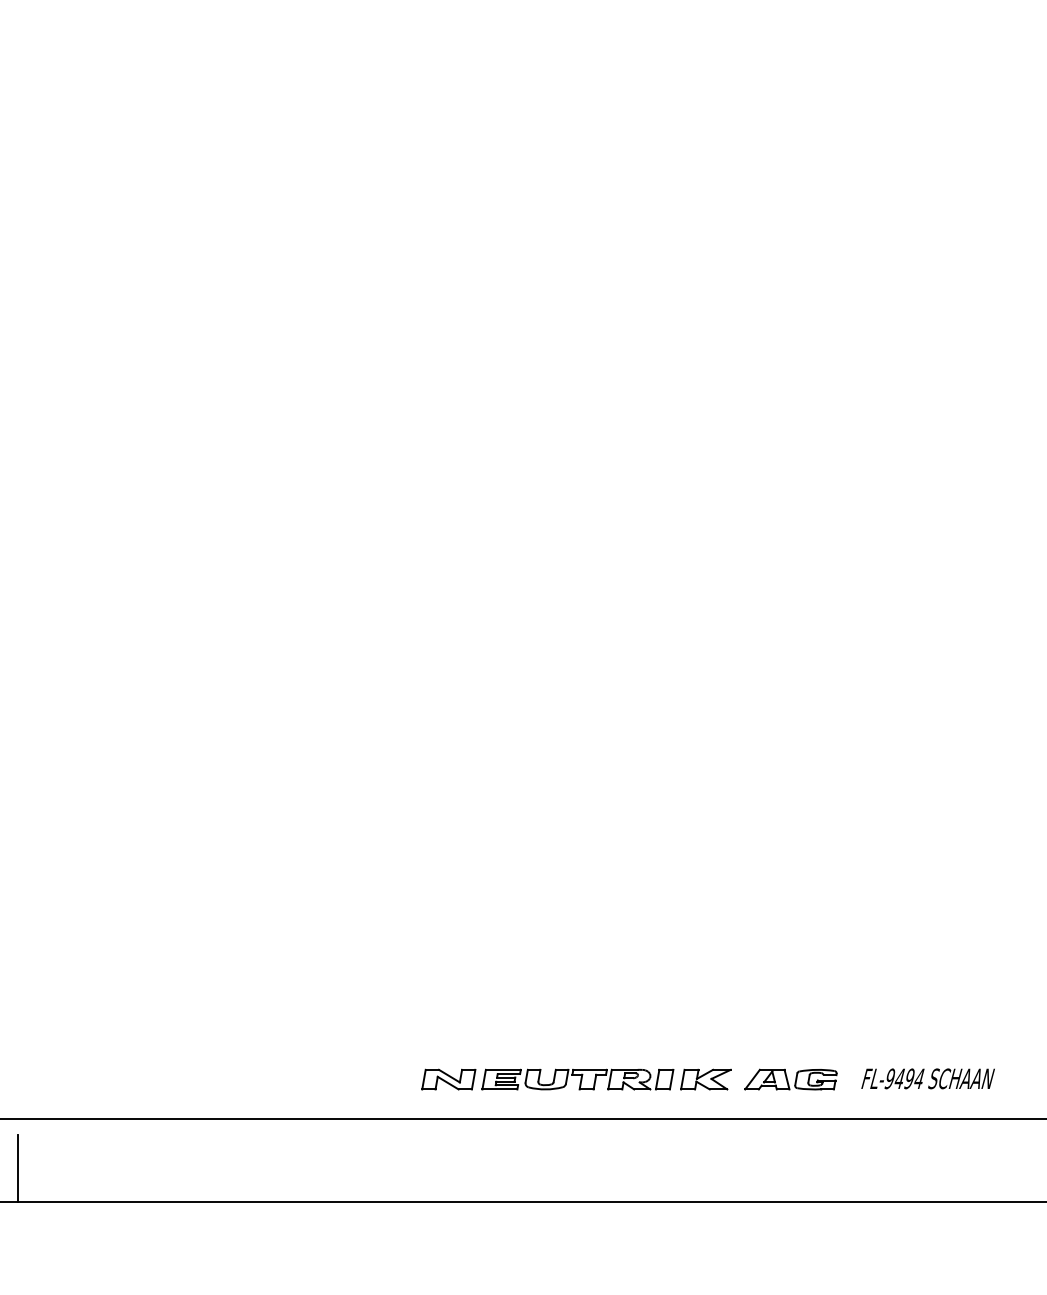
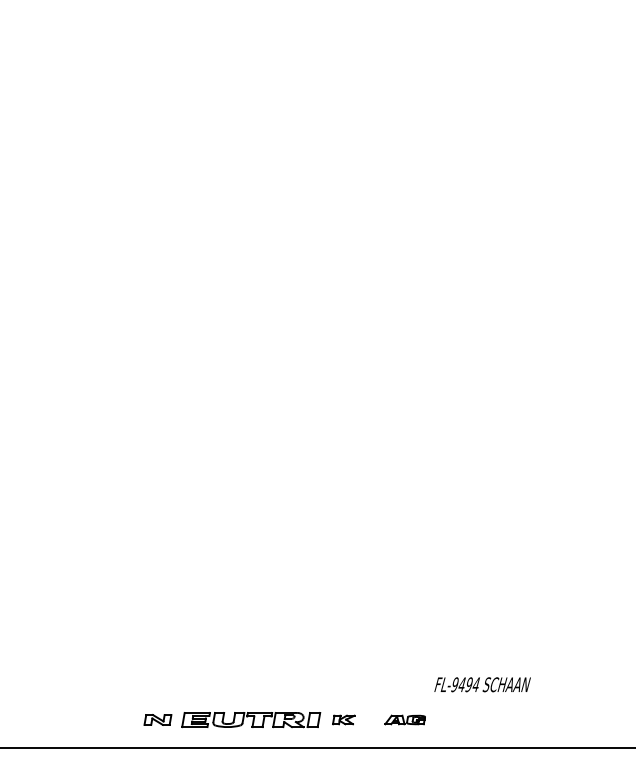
text: (927, 1078) -> (482, 684), moved
part: (448, 1079) -> (157, 719), size x0.7
part: (705, 1079) -> (343, 719), size x0.6
part: (790, 1079) -> (404, 719), size x0.6

